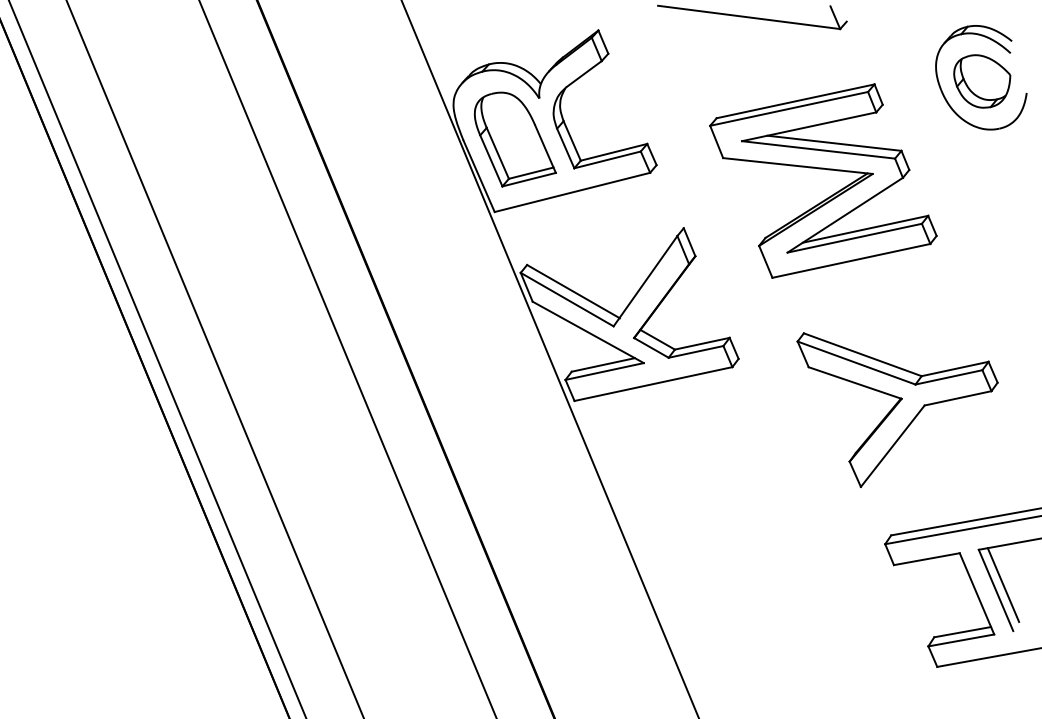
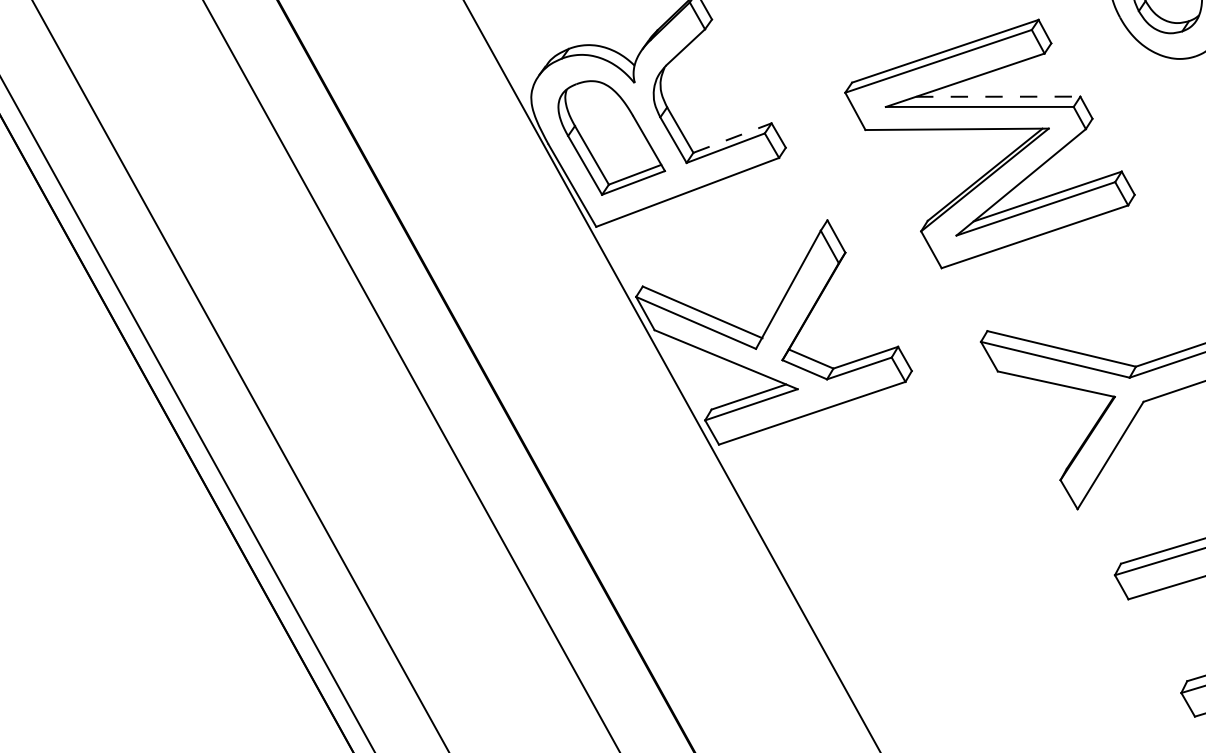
line: (834, 143) -> (998, 96), solid -> dashed
line: (614, 152) -> (733, 138), solid -> dashed

